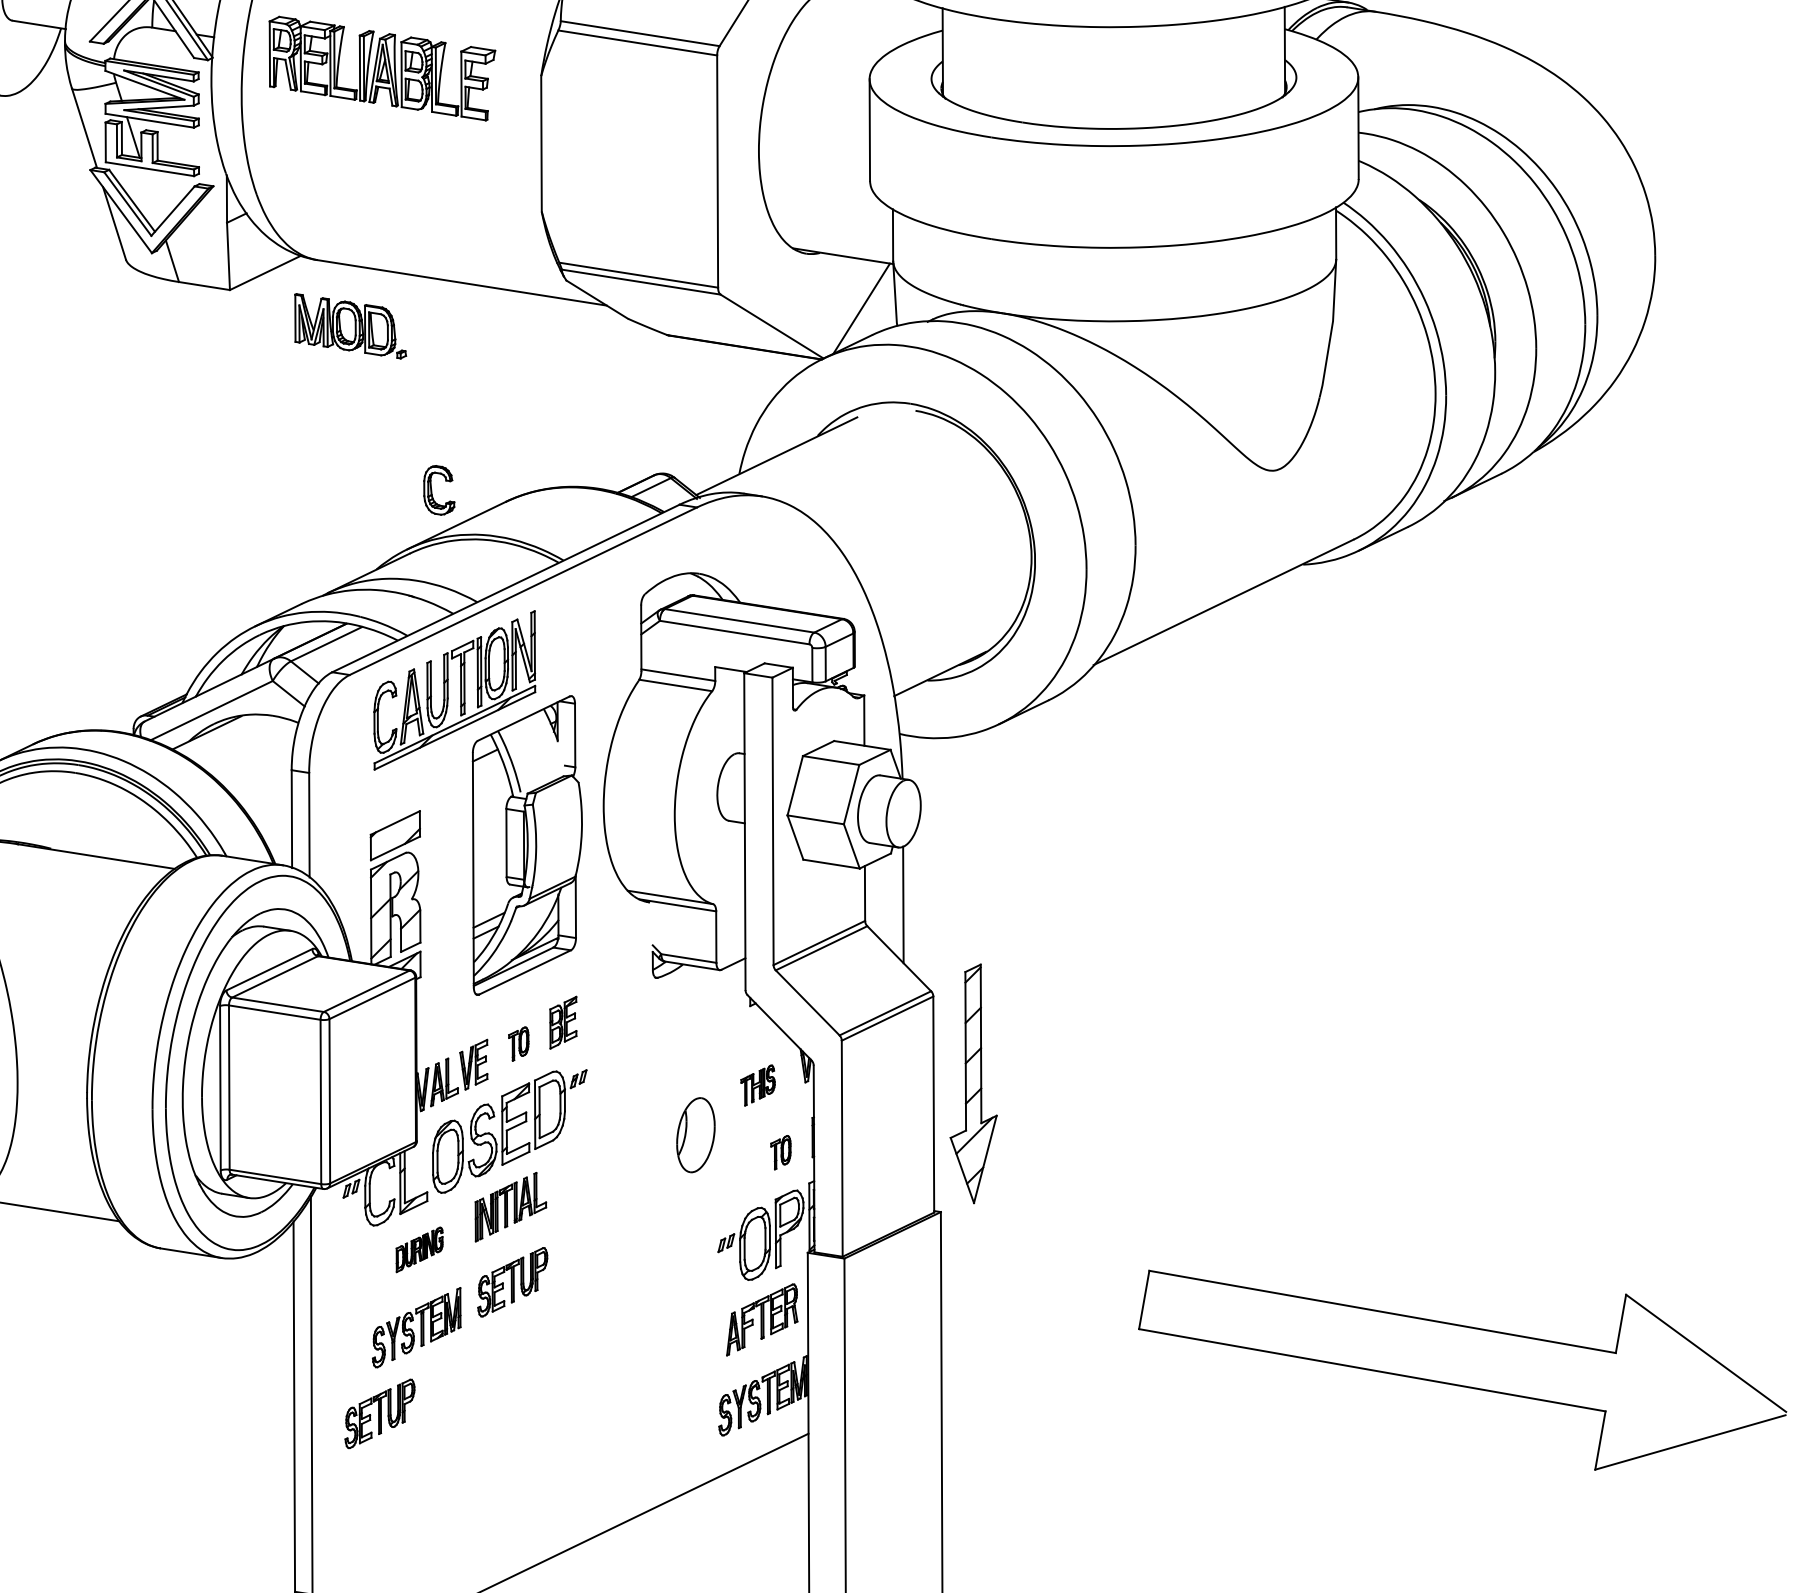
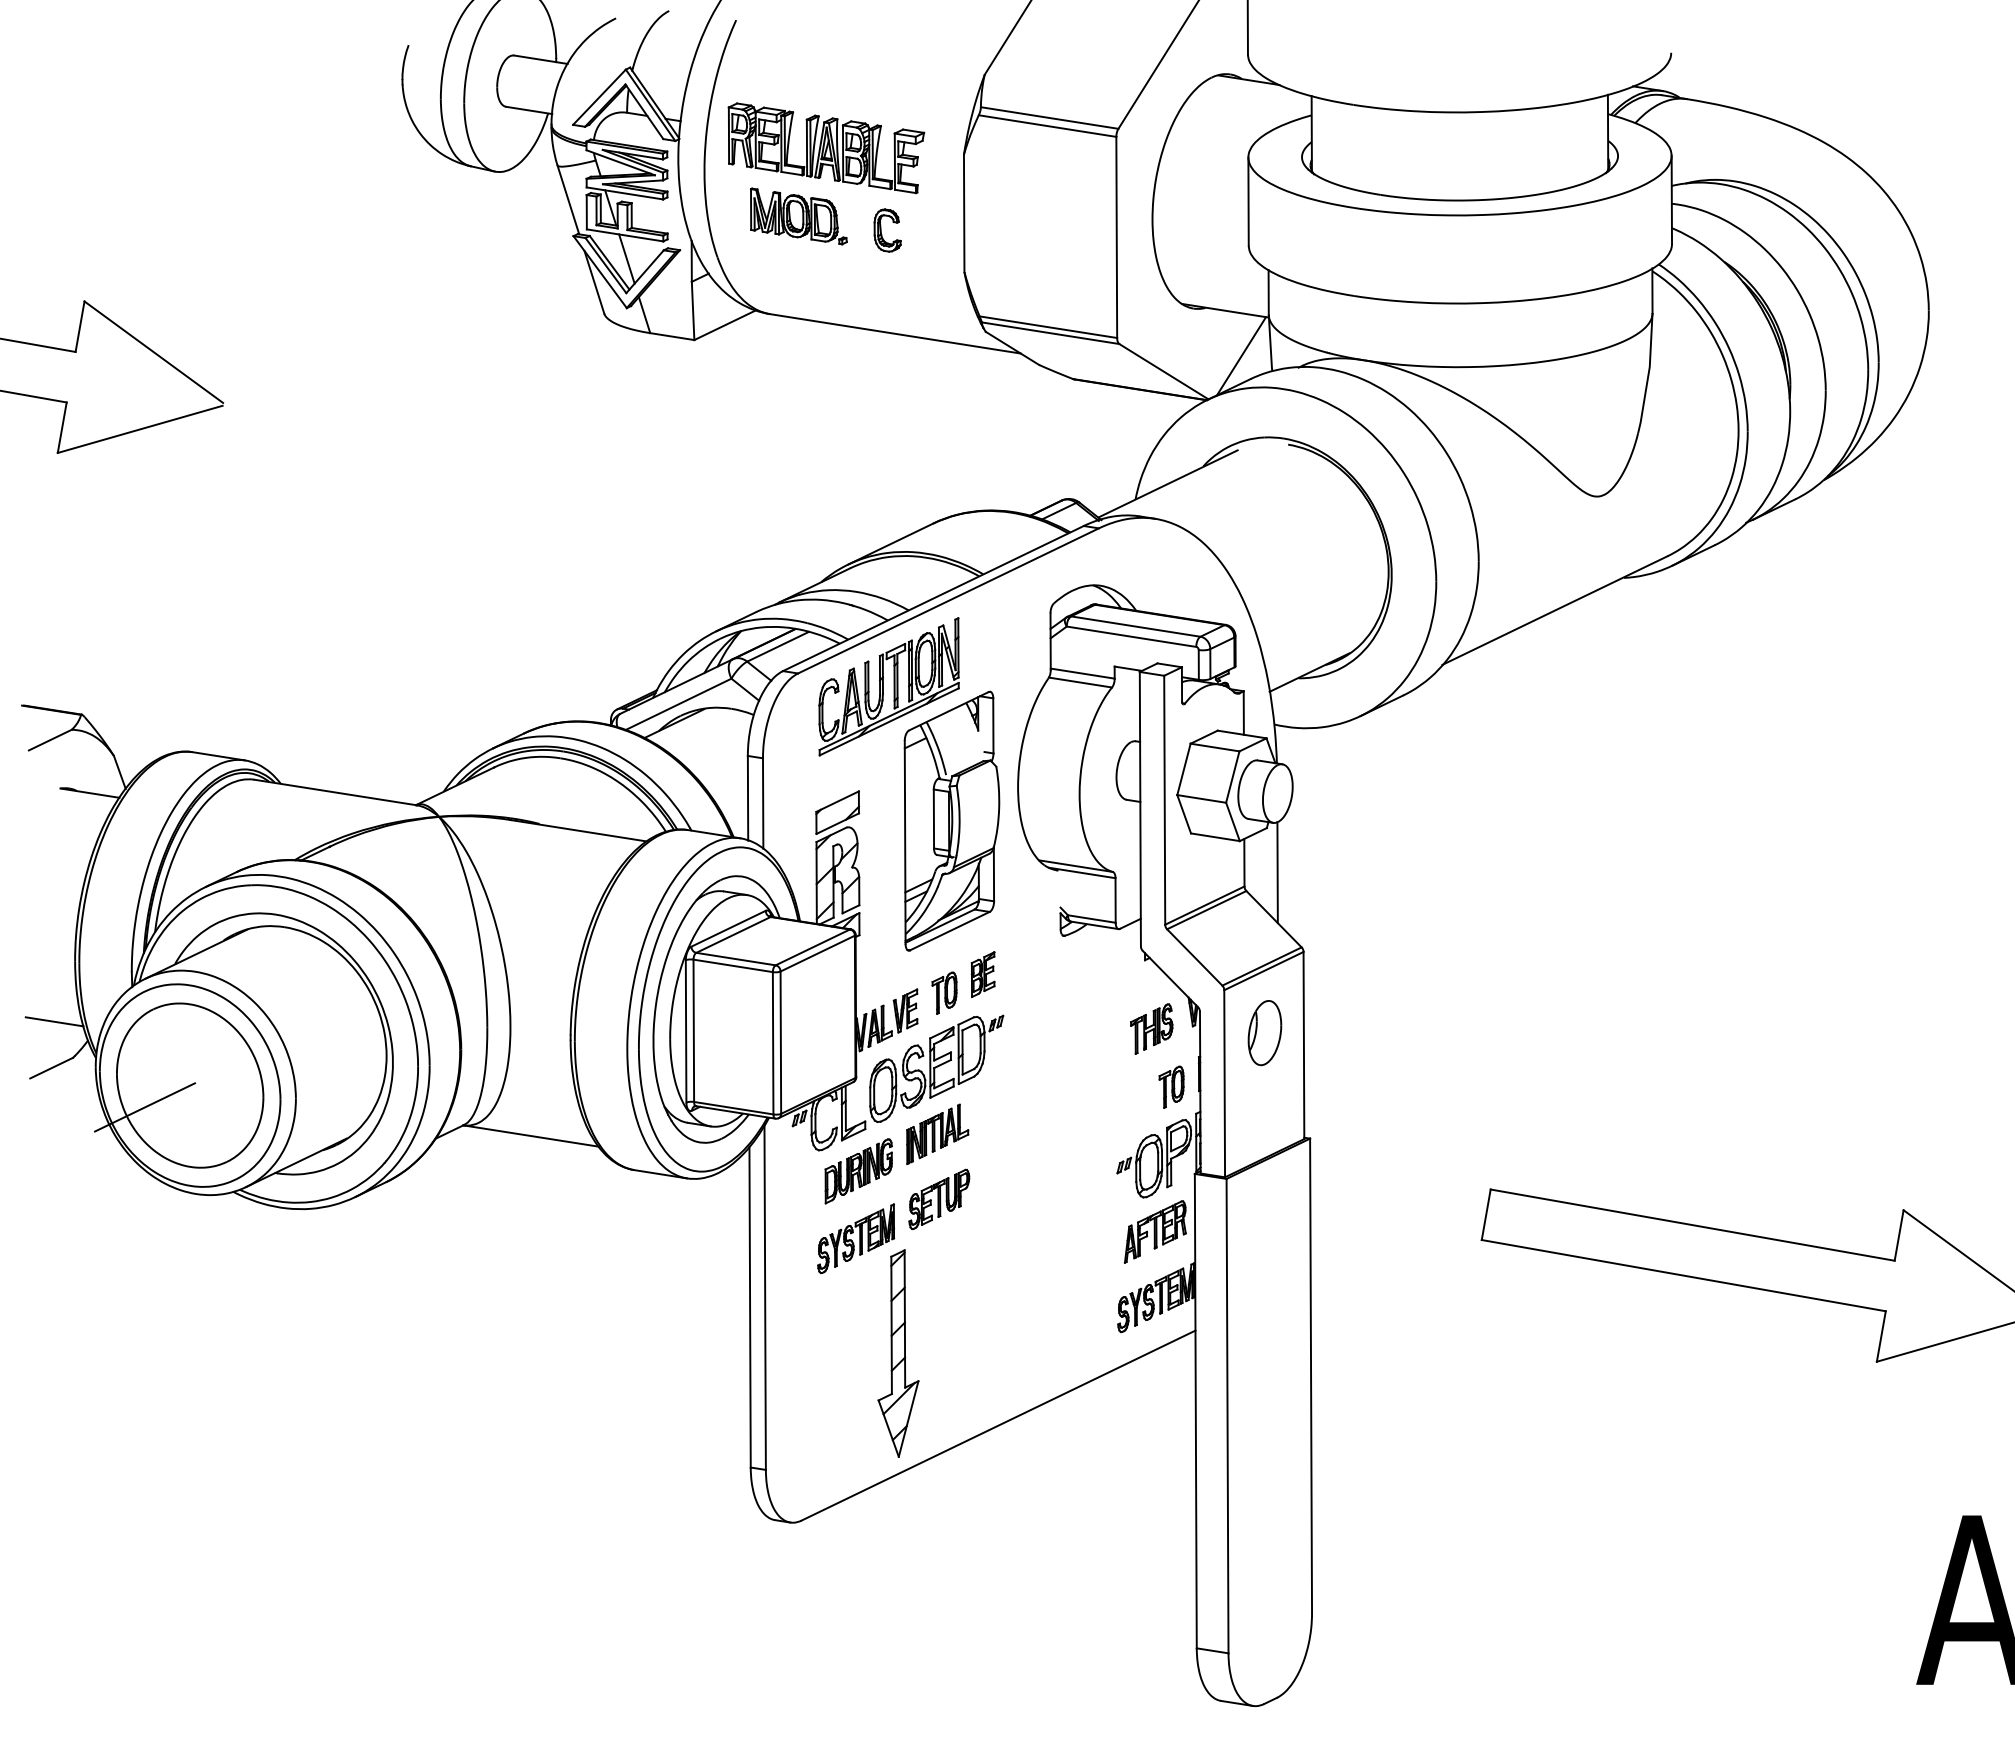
line: (151, 195) -> (626, 258), added
part: (350, 326) -> (798, 216), moved
part: (439, 490) -> (887, 230), moved
part: (518, 1043) -> (944, 992), size x1.43
part: (973, 1083) -> (898, 1353), moved
part: (757, 1084) -> (1151, 1028), size x1.43
part: (695, 1135) -> (1264, 1033), moved
part: (780, 1151) -> (1171, 1086), size x1.43
part: (419, 1250) -> (858, 1171), size x1.67
part: (380, 1412) -> (824, 1312), removed

